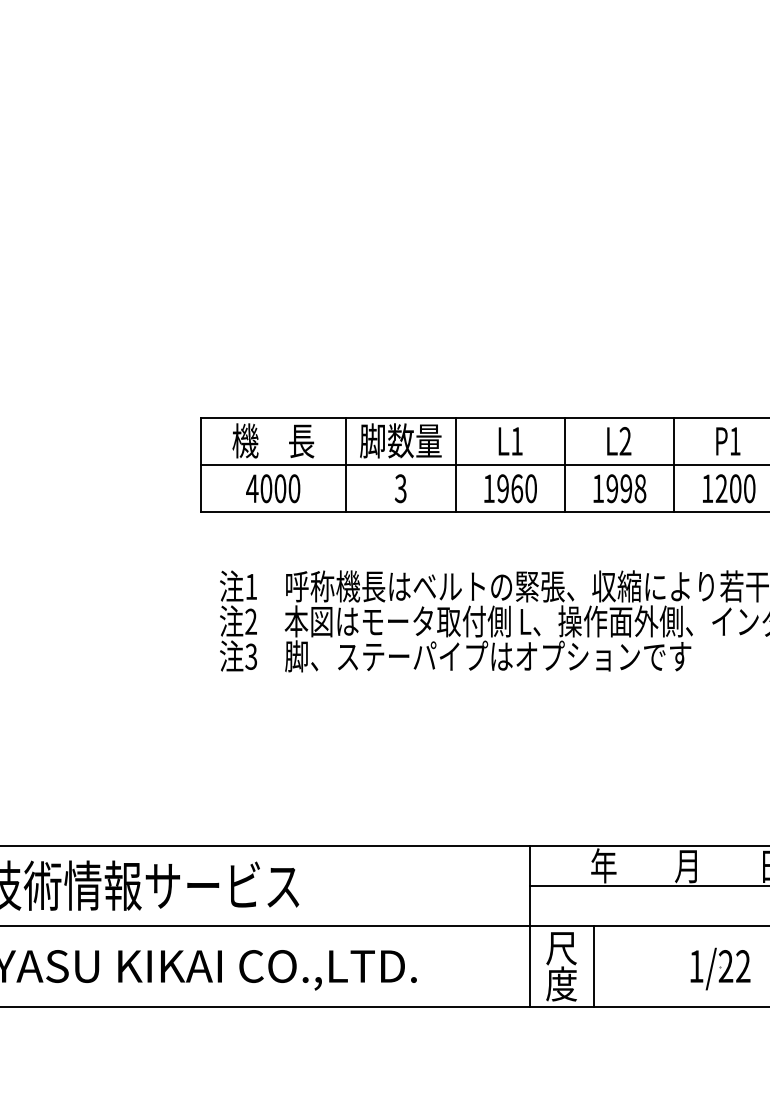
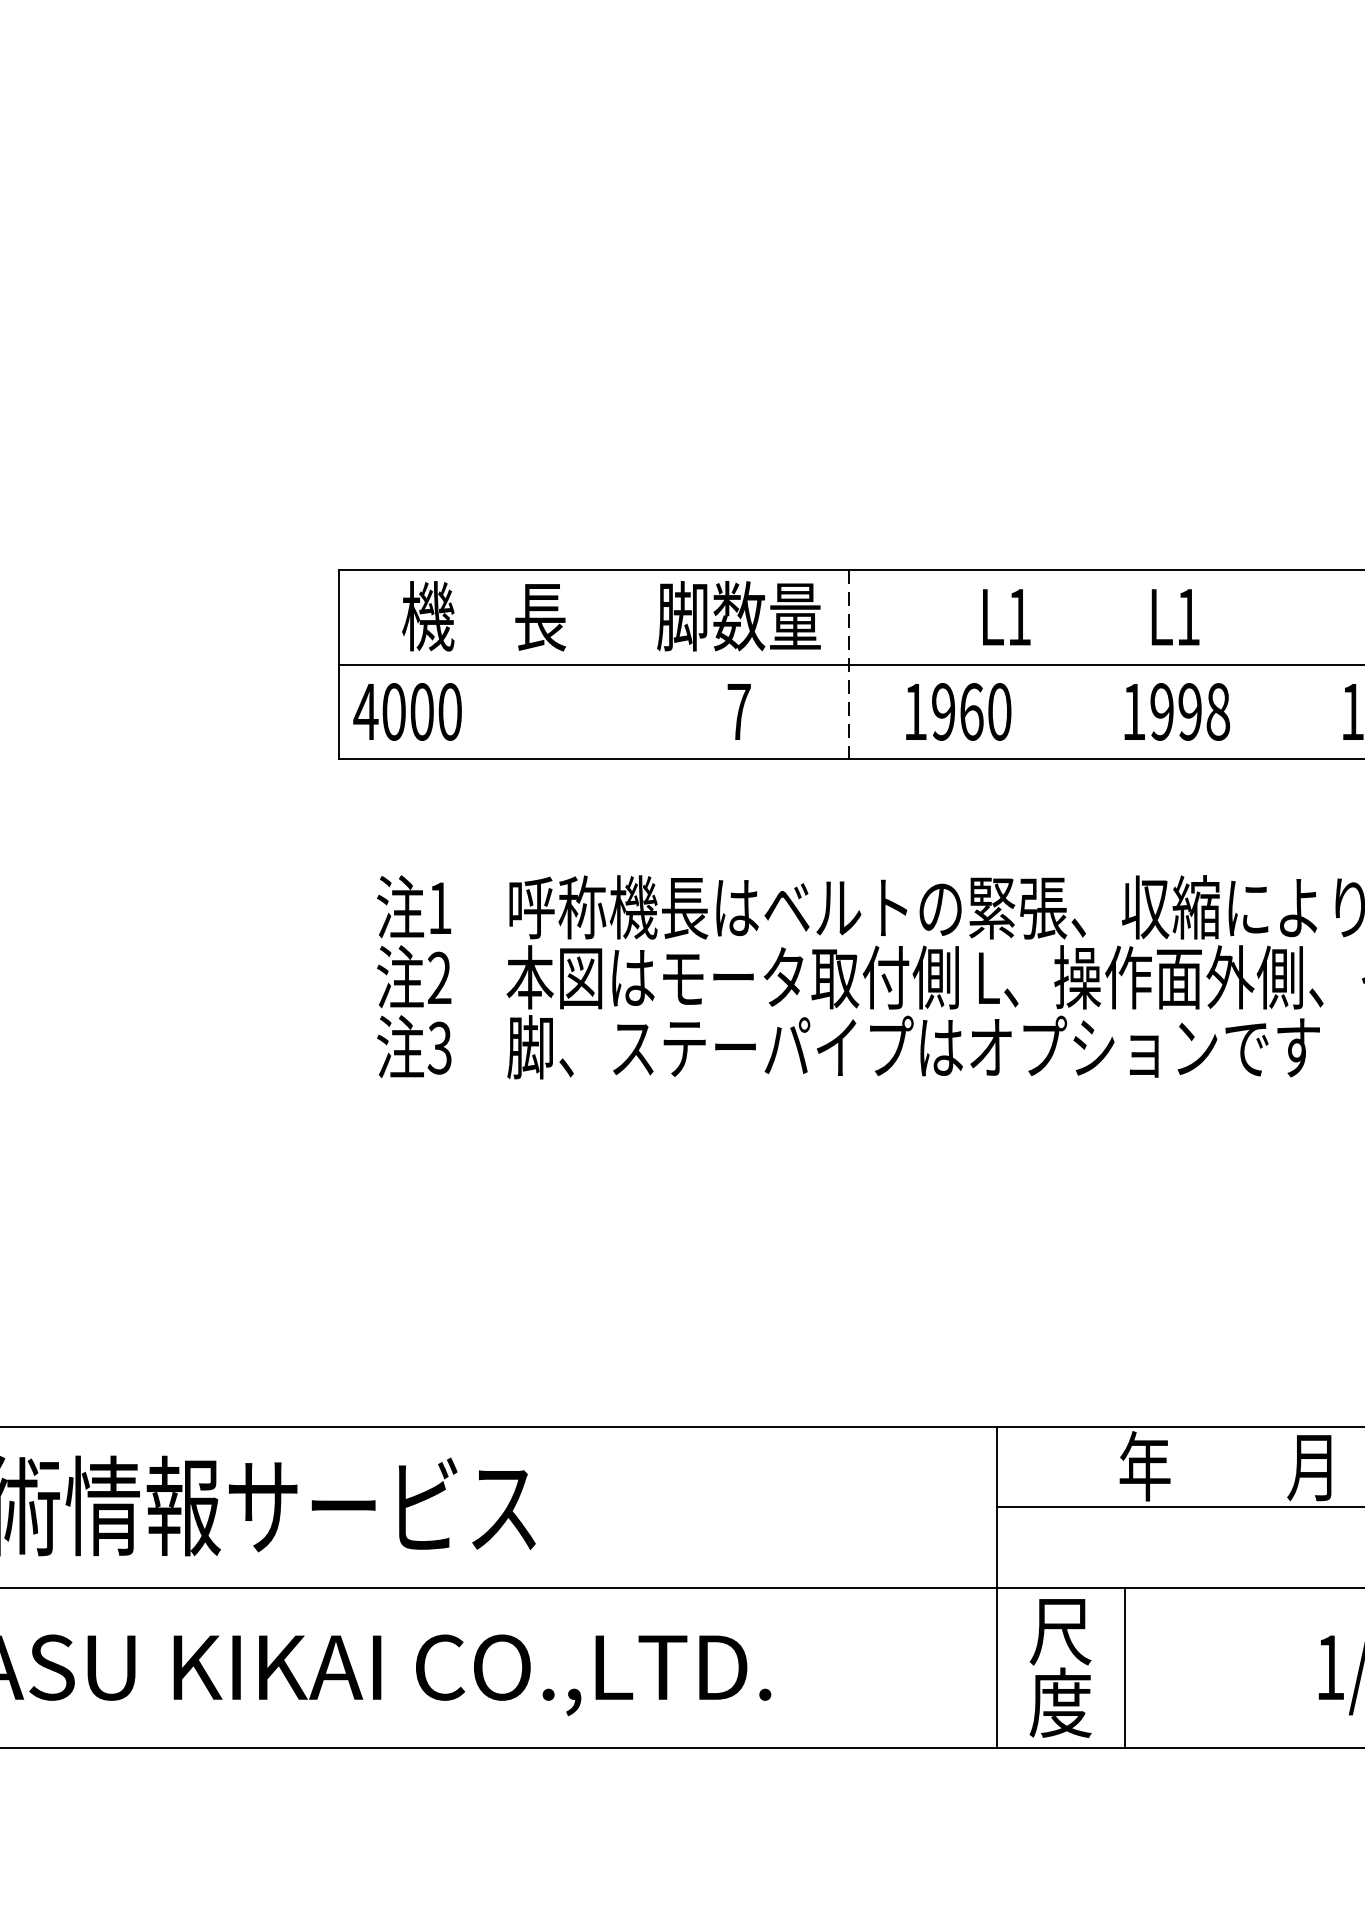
text: (510, 441) -> (1006, 617), moved
text: (625, 441) -> (1188, 617), L2 -> L1
line: (346, 464) -> (630, 663), removed
line: (564, 464) -> (1066, 663), removed
line: (674, 464) -> (1286, 663), removed
line: (455, 465) -> (848, 665), solid -> dashed
text: (273, 488) -> (408, 711), moved
text: (400, 488) -> (738, 711), 3 -> 7

